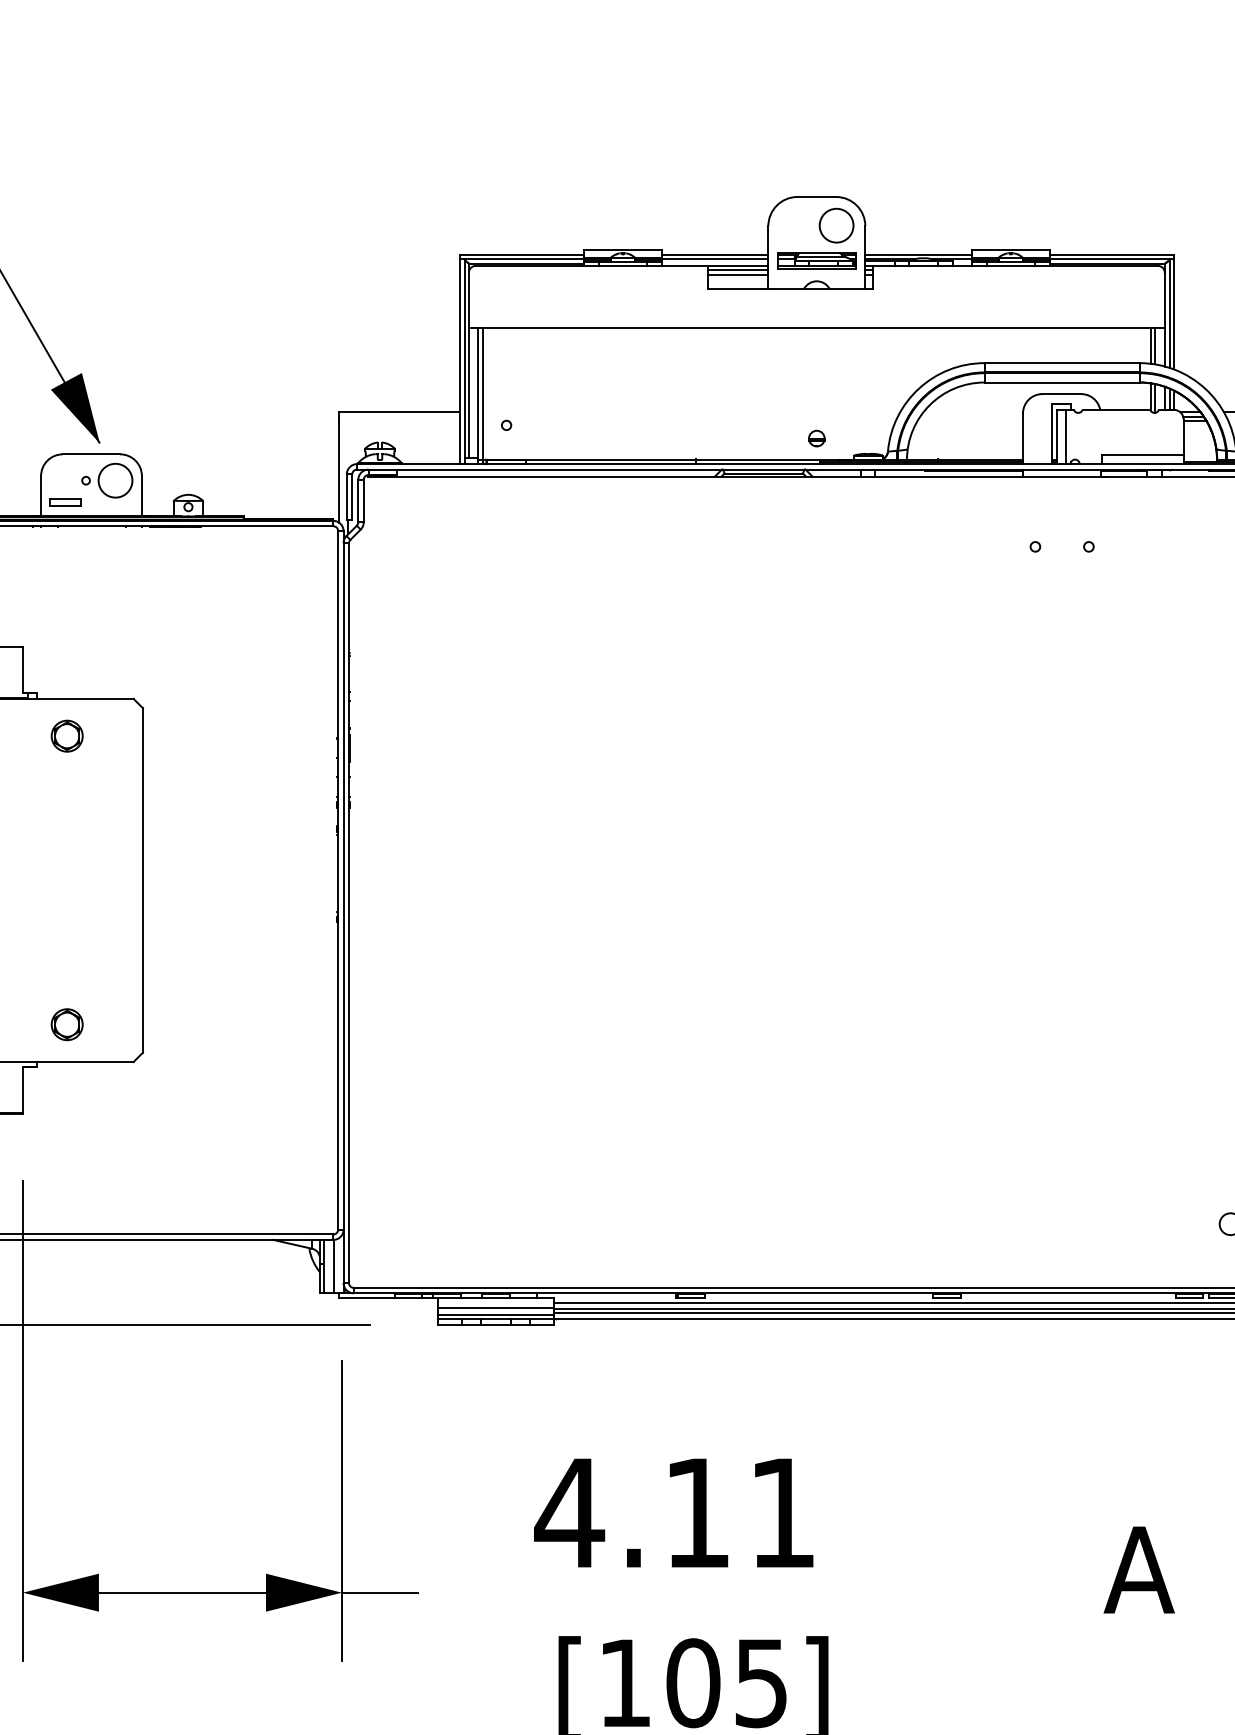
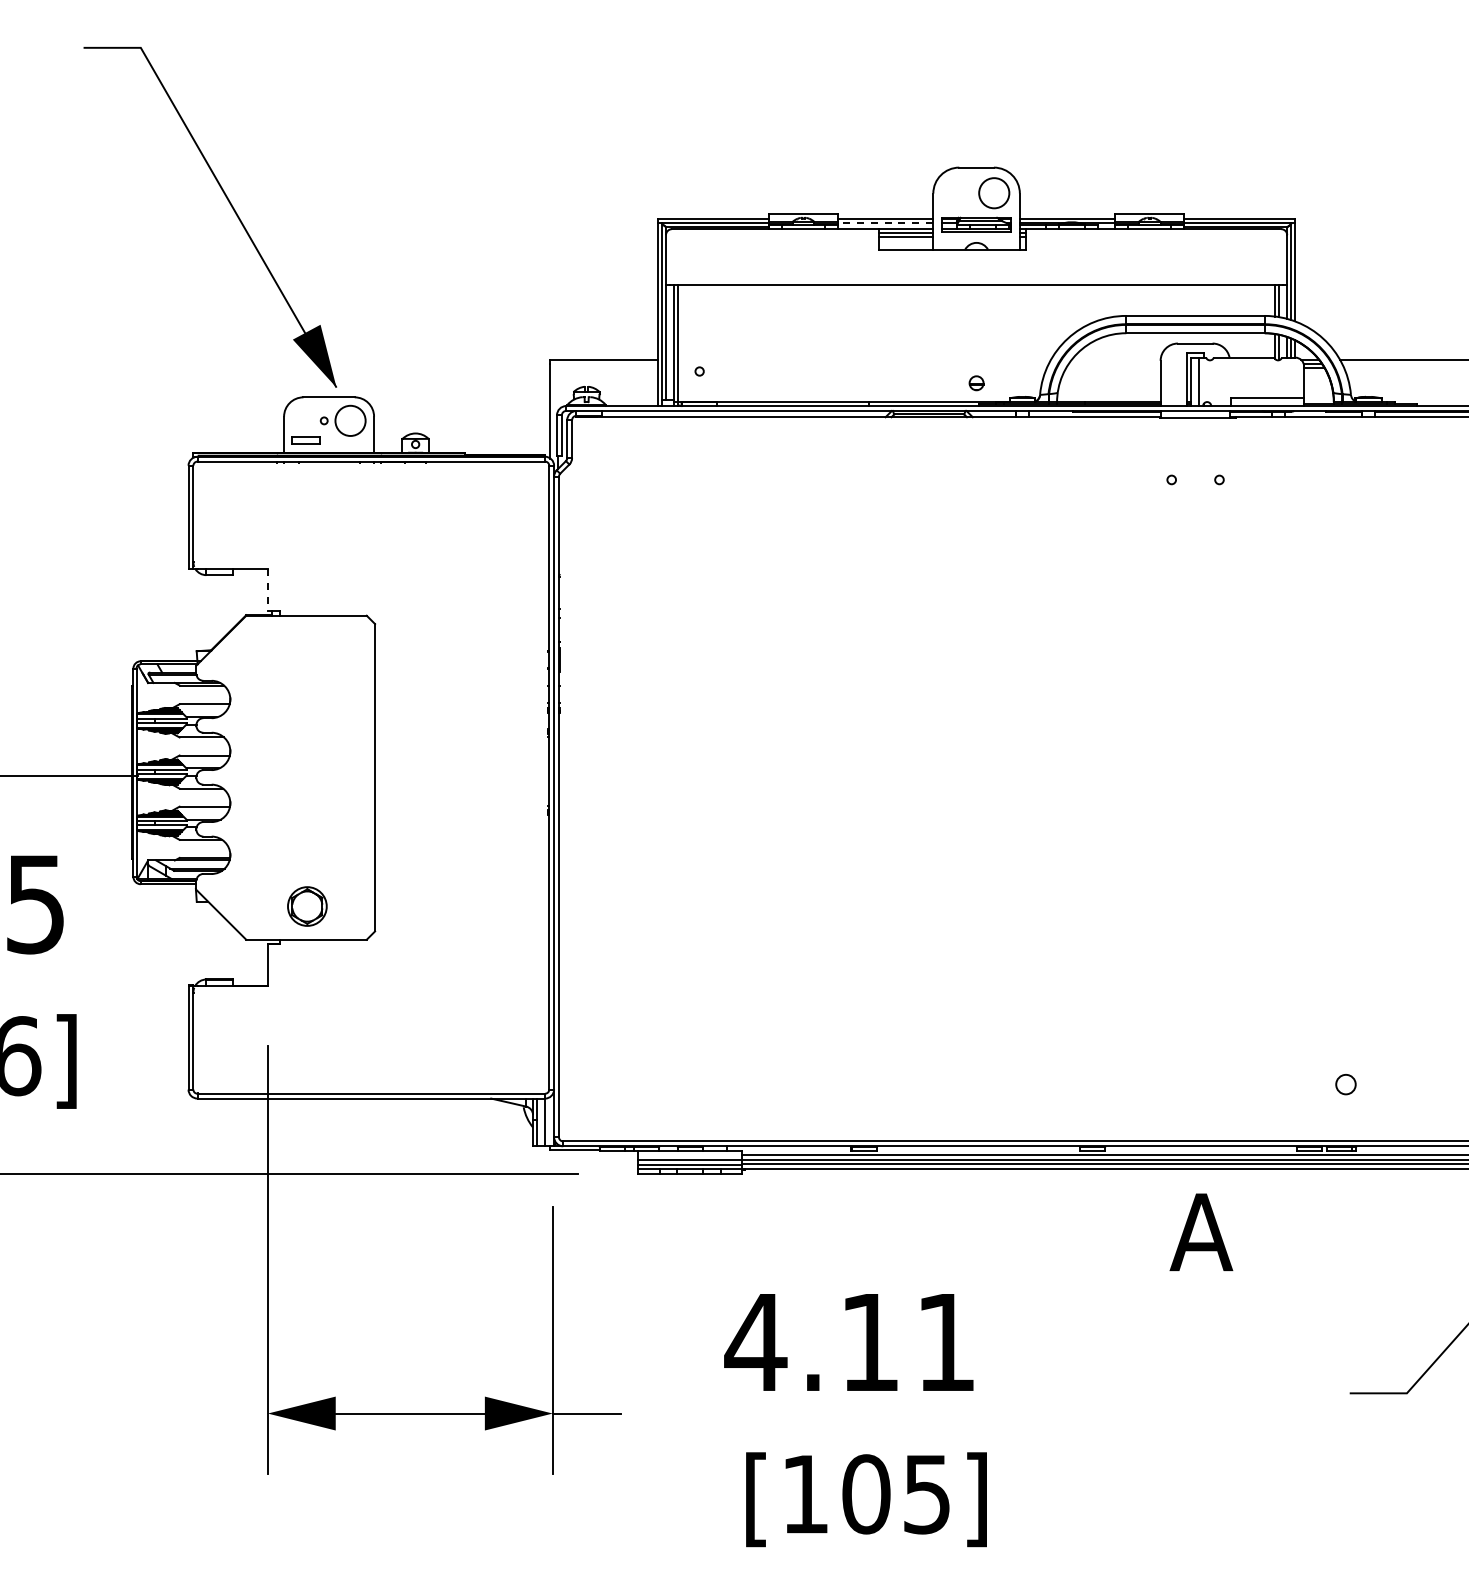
line: (714, 259) -> (885, 223), solid -> dashed
line: (22, 669) -> (267, 589), solid -> dashed
part: (67, 735) -> (307, 648), removed
part: (67, 1024) -> (307, 906), size x1.4
text: (1139, 1569) -> (1201, 1231), moved

